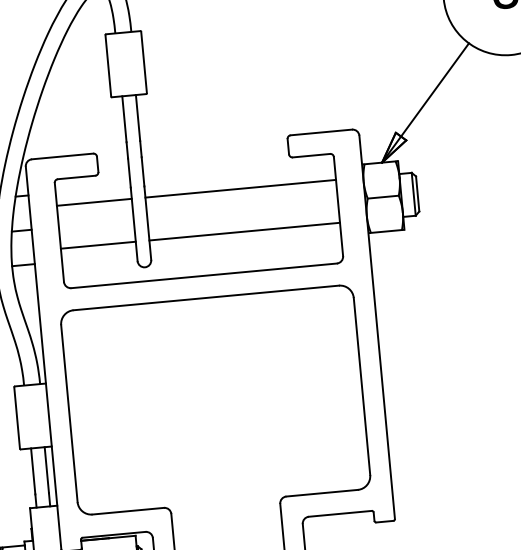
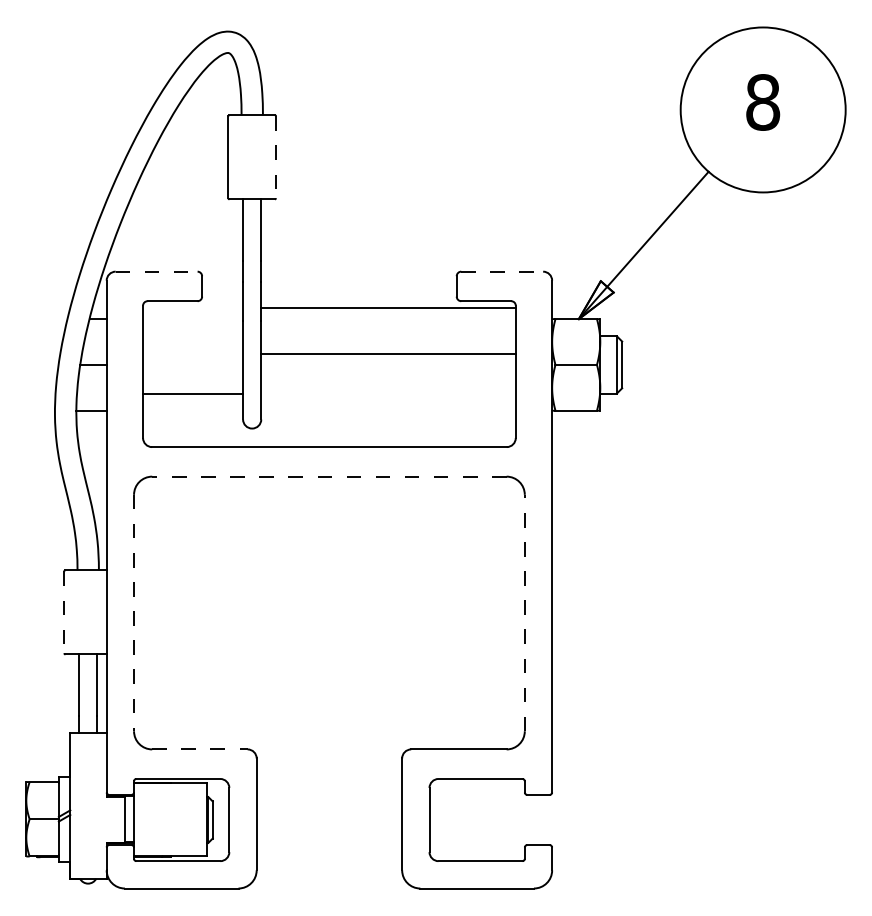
line: (144, 62) -> (276, 157), solid -> dashed
line: (321, 132) -> (502, 271), solid -> dashed
line: (62, 156) -> (156, 271), solid -> dashed
line: (240, 188) -> (388, 308), moved
line: (94, 202) -> (193, 336), removed
line: (244, 231) -> (388, 353), moved
line: (205, 297) -> (328, 476), solid -> dashed
line: (361, 386) -> (524, 612), solid -> dashed
line: (69, 413) -> (134, 613), solid -> dashed
line: (17, 418) -> (64, 612), solid -> dashed
line: (127, 511) -> (199, 749), solid -> dashed

